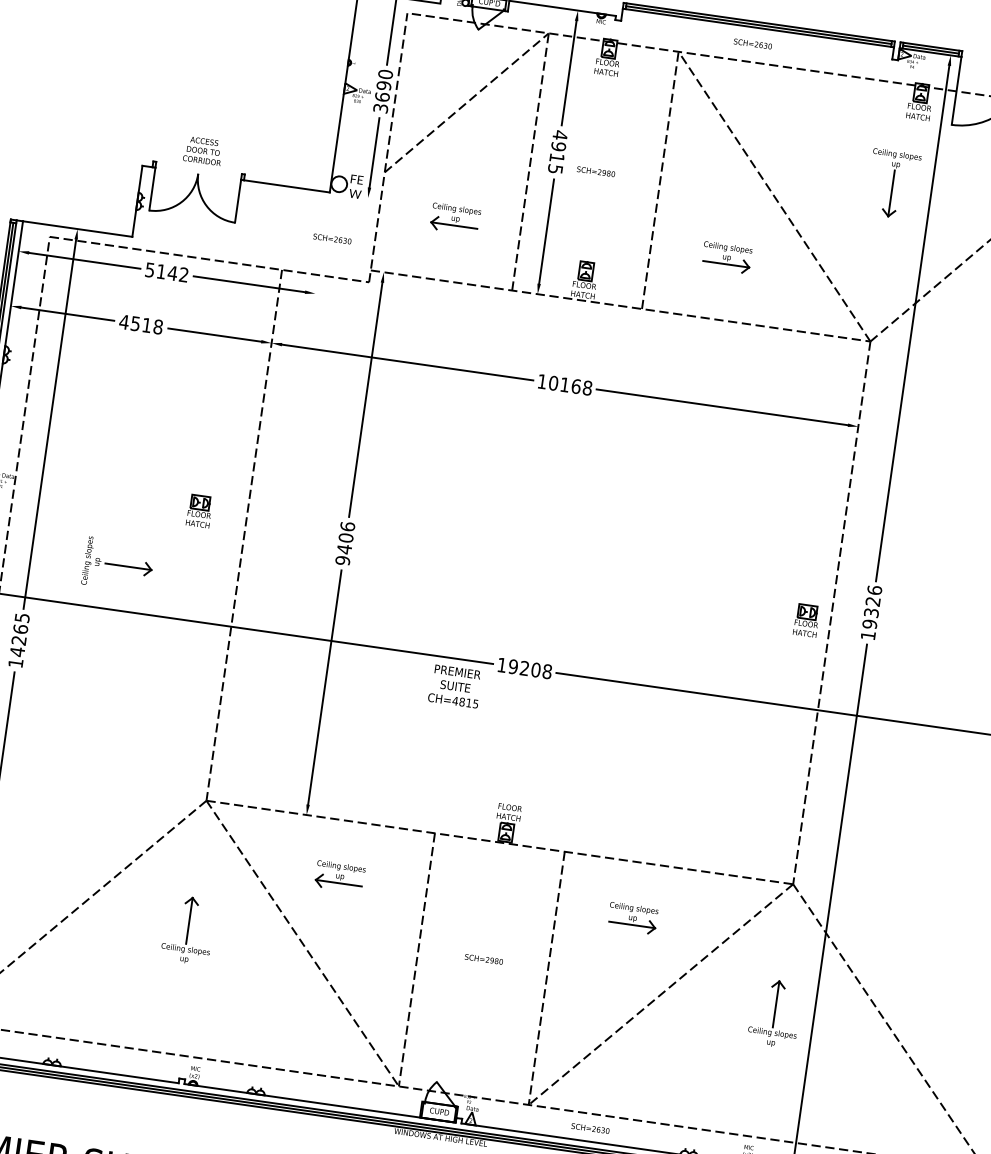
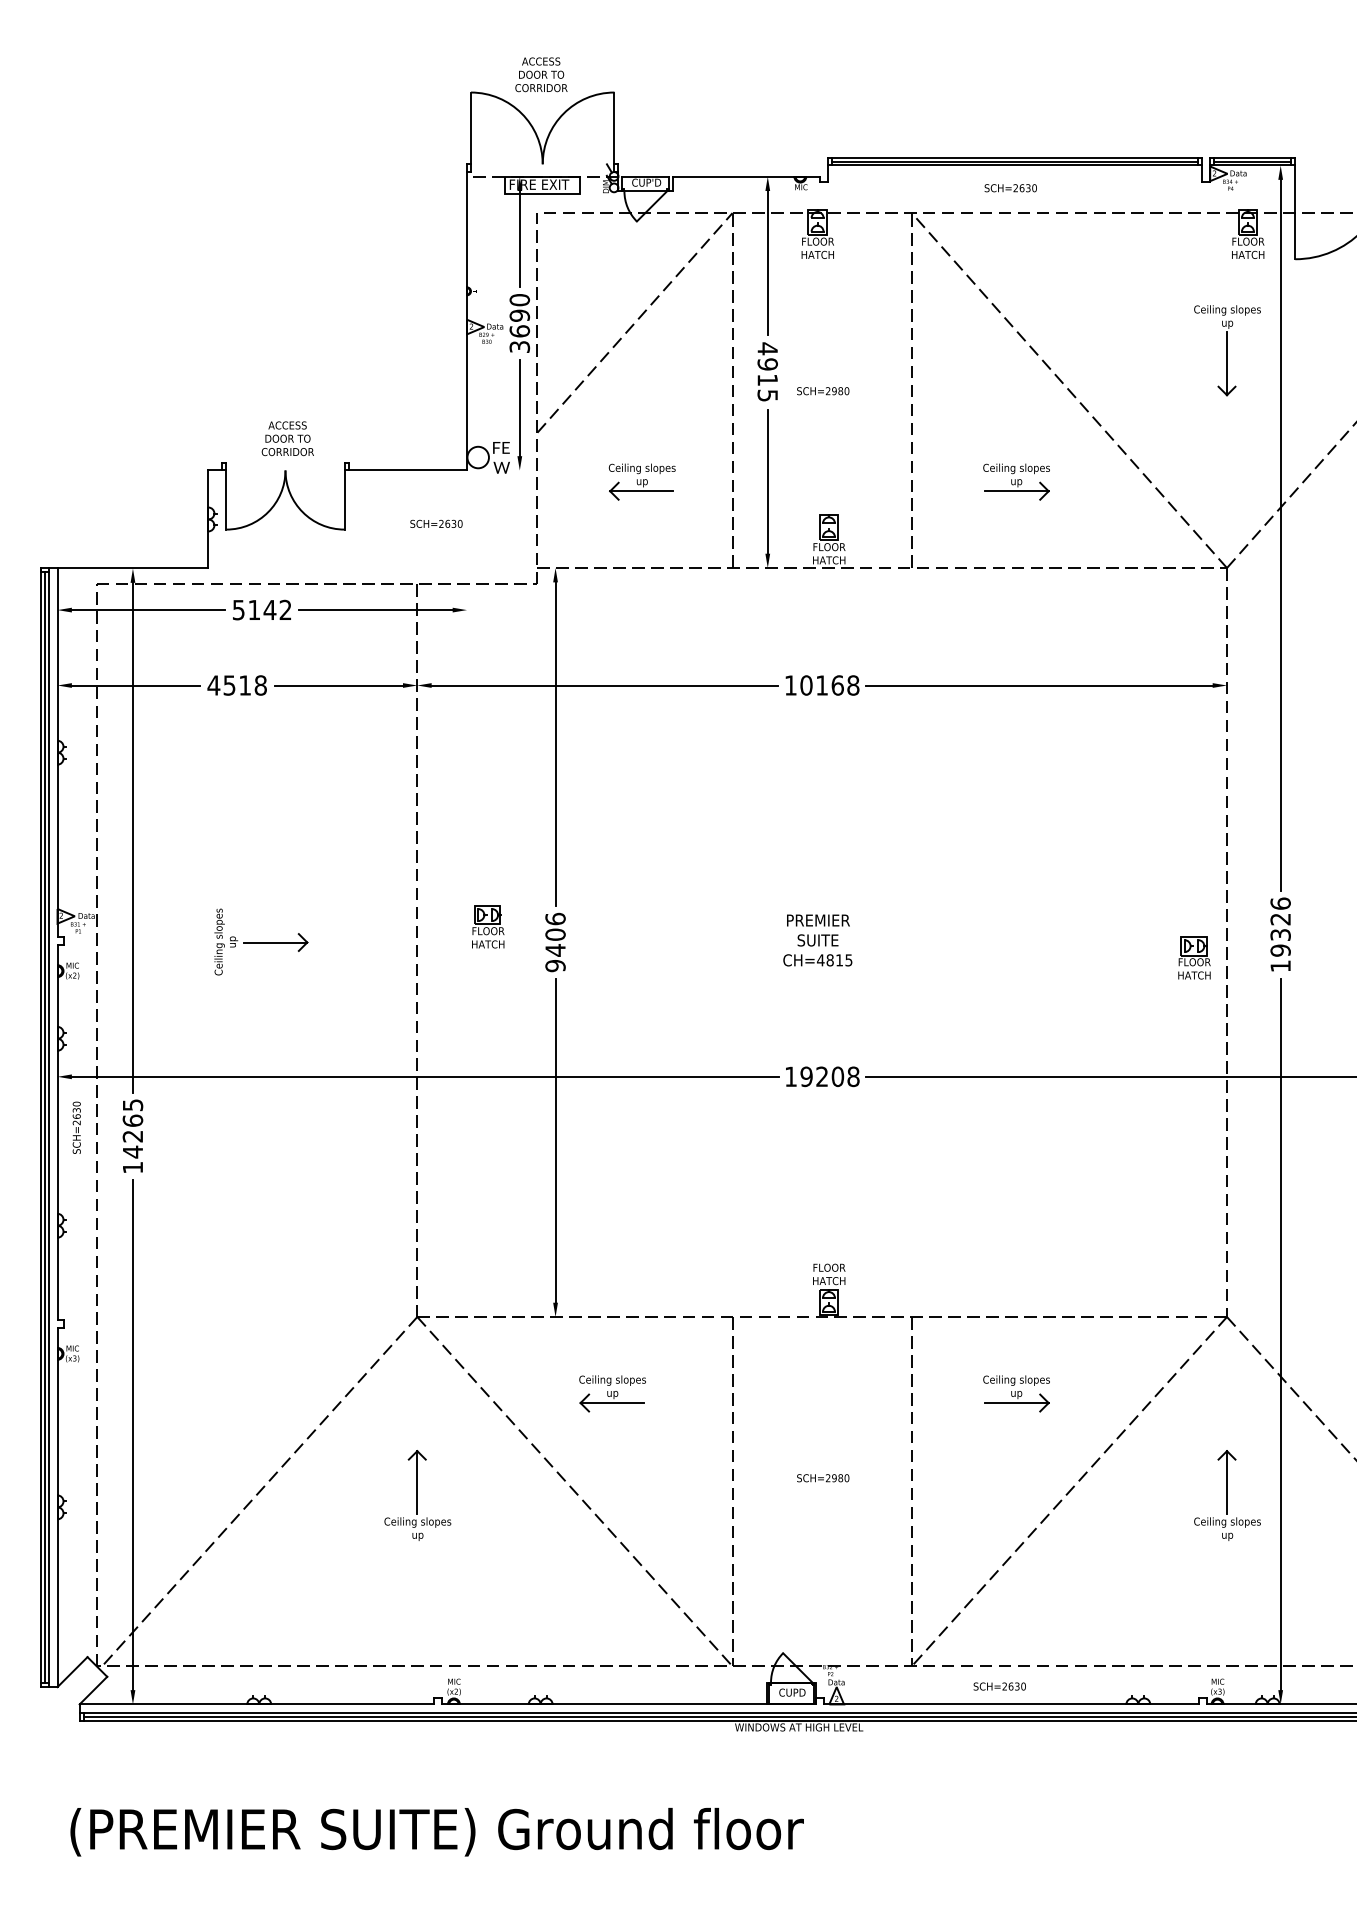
text: (332, 238) -> (436, 523), moved
part: (199, 511) -> (488, 926), moved
part: (118, 564) -> (261, 941), moved
text: (455, 686) -> (817, 940), moved

